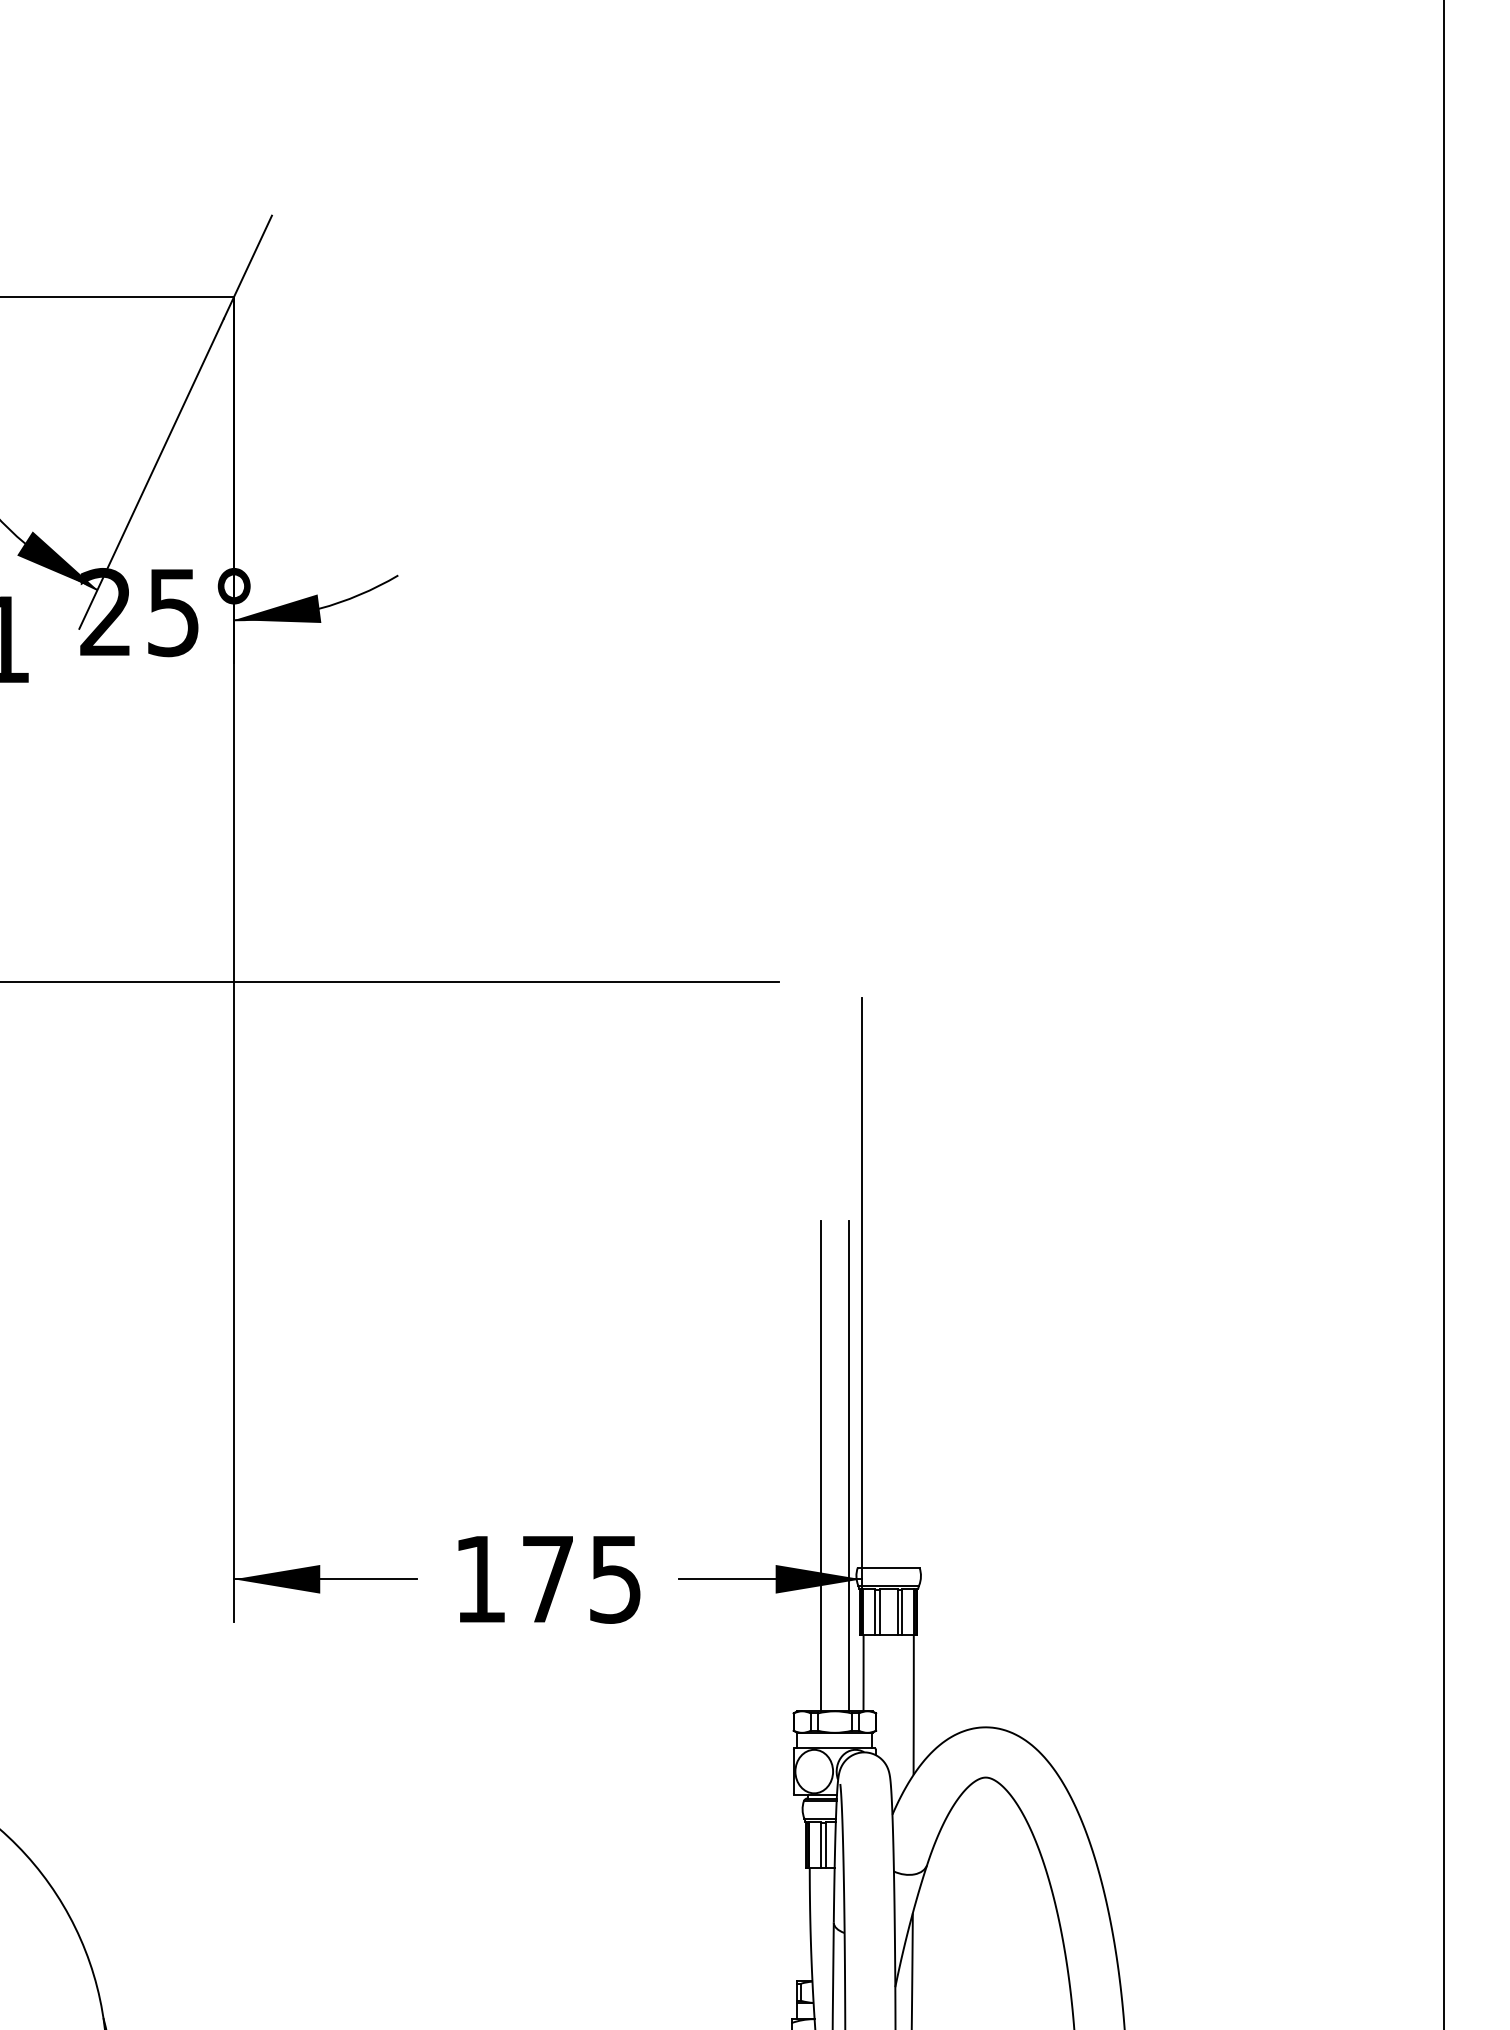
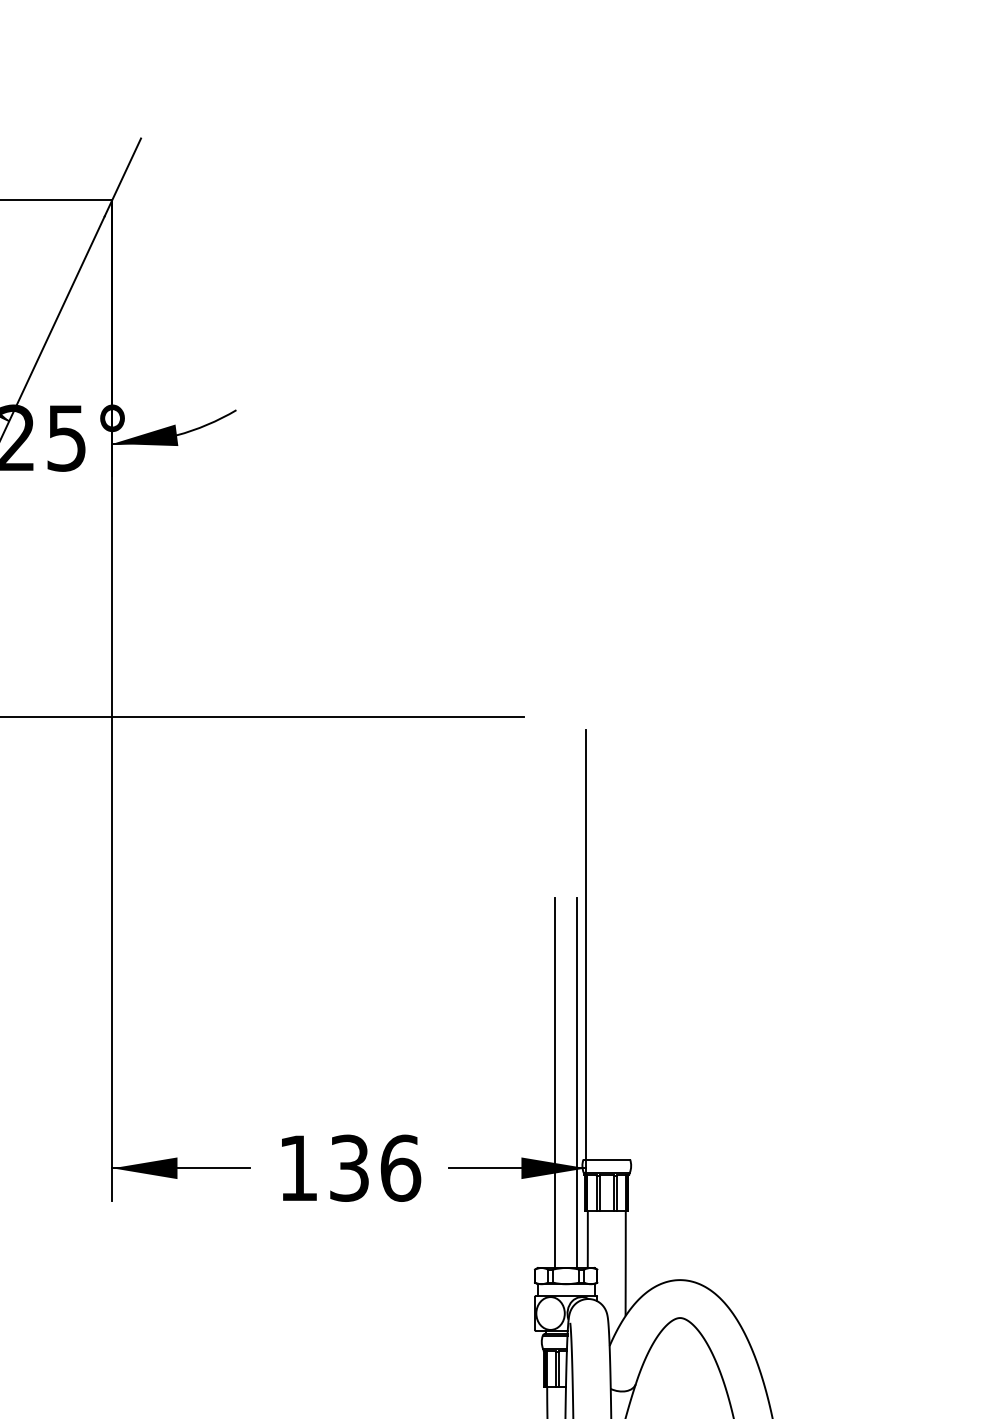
text: (582, 1578) -> (375, 1167), 175 -> 136

